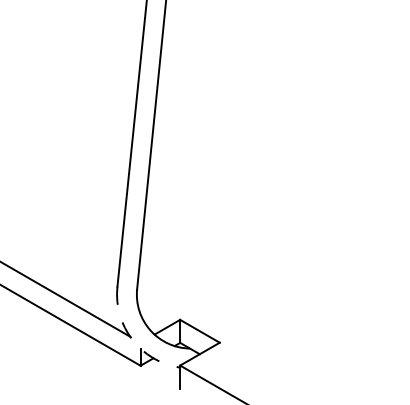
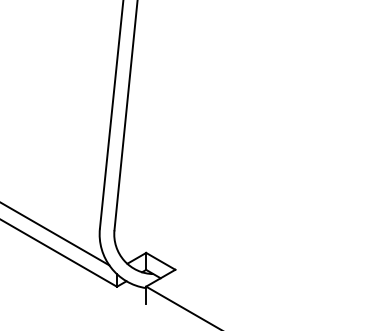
arc: (133, 339) -> (111, 267), dashed -> solid

